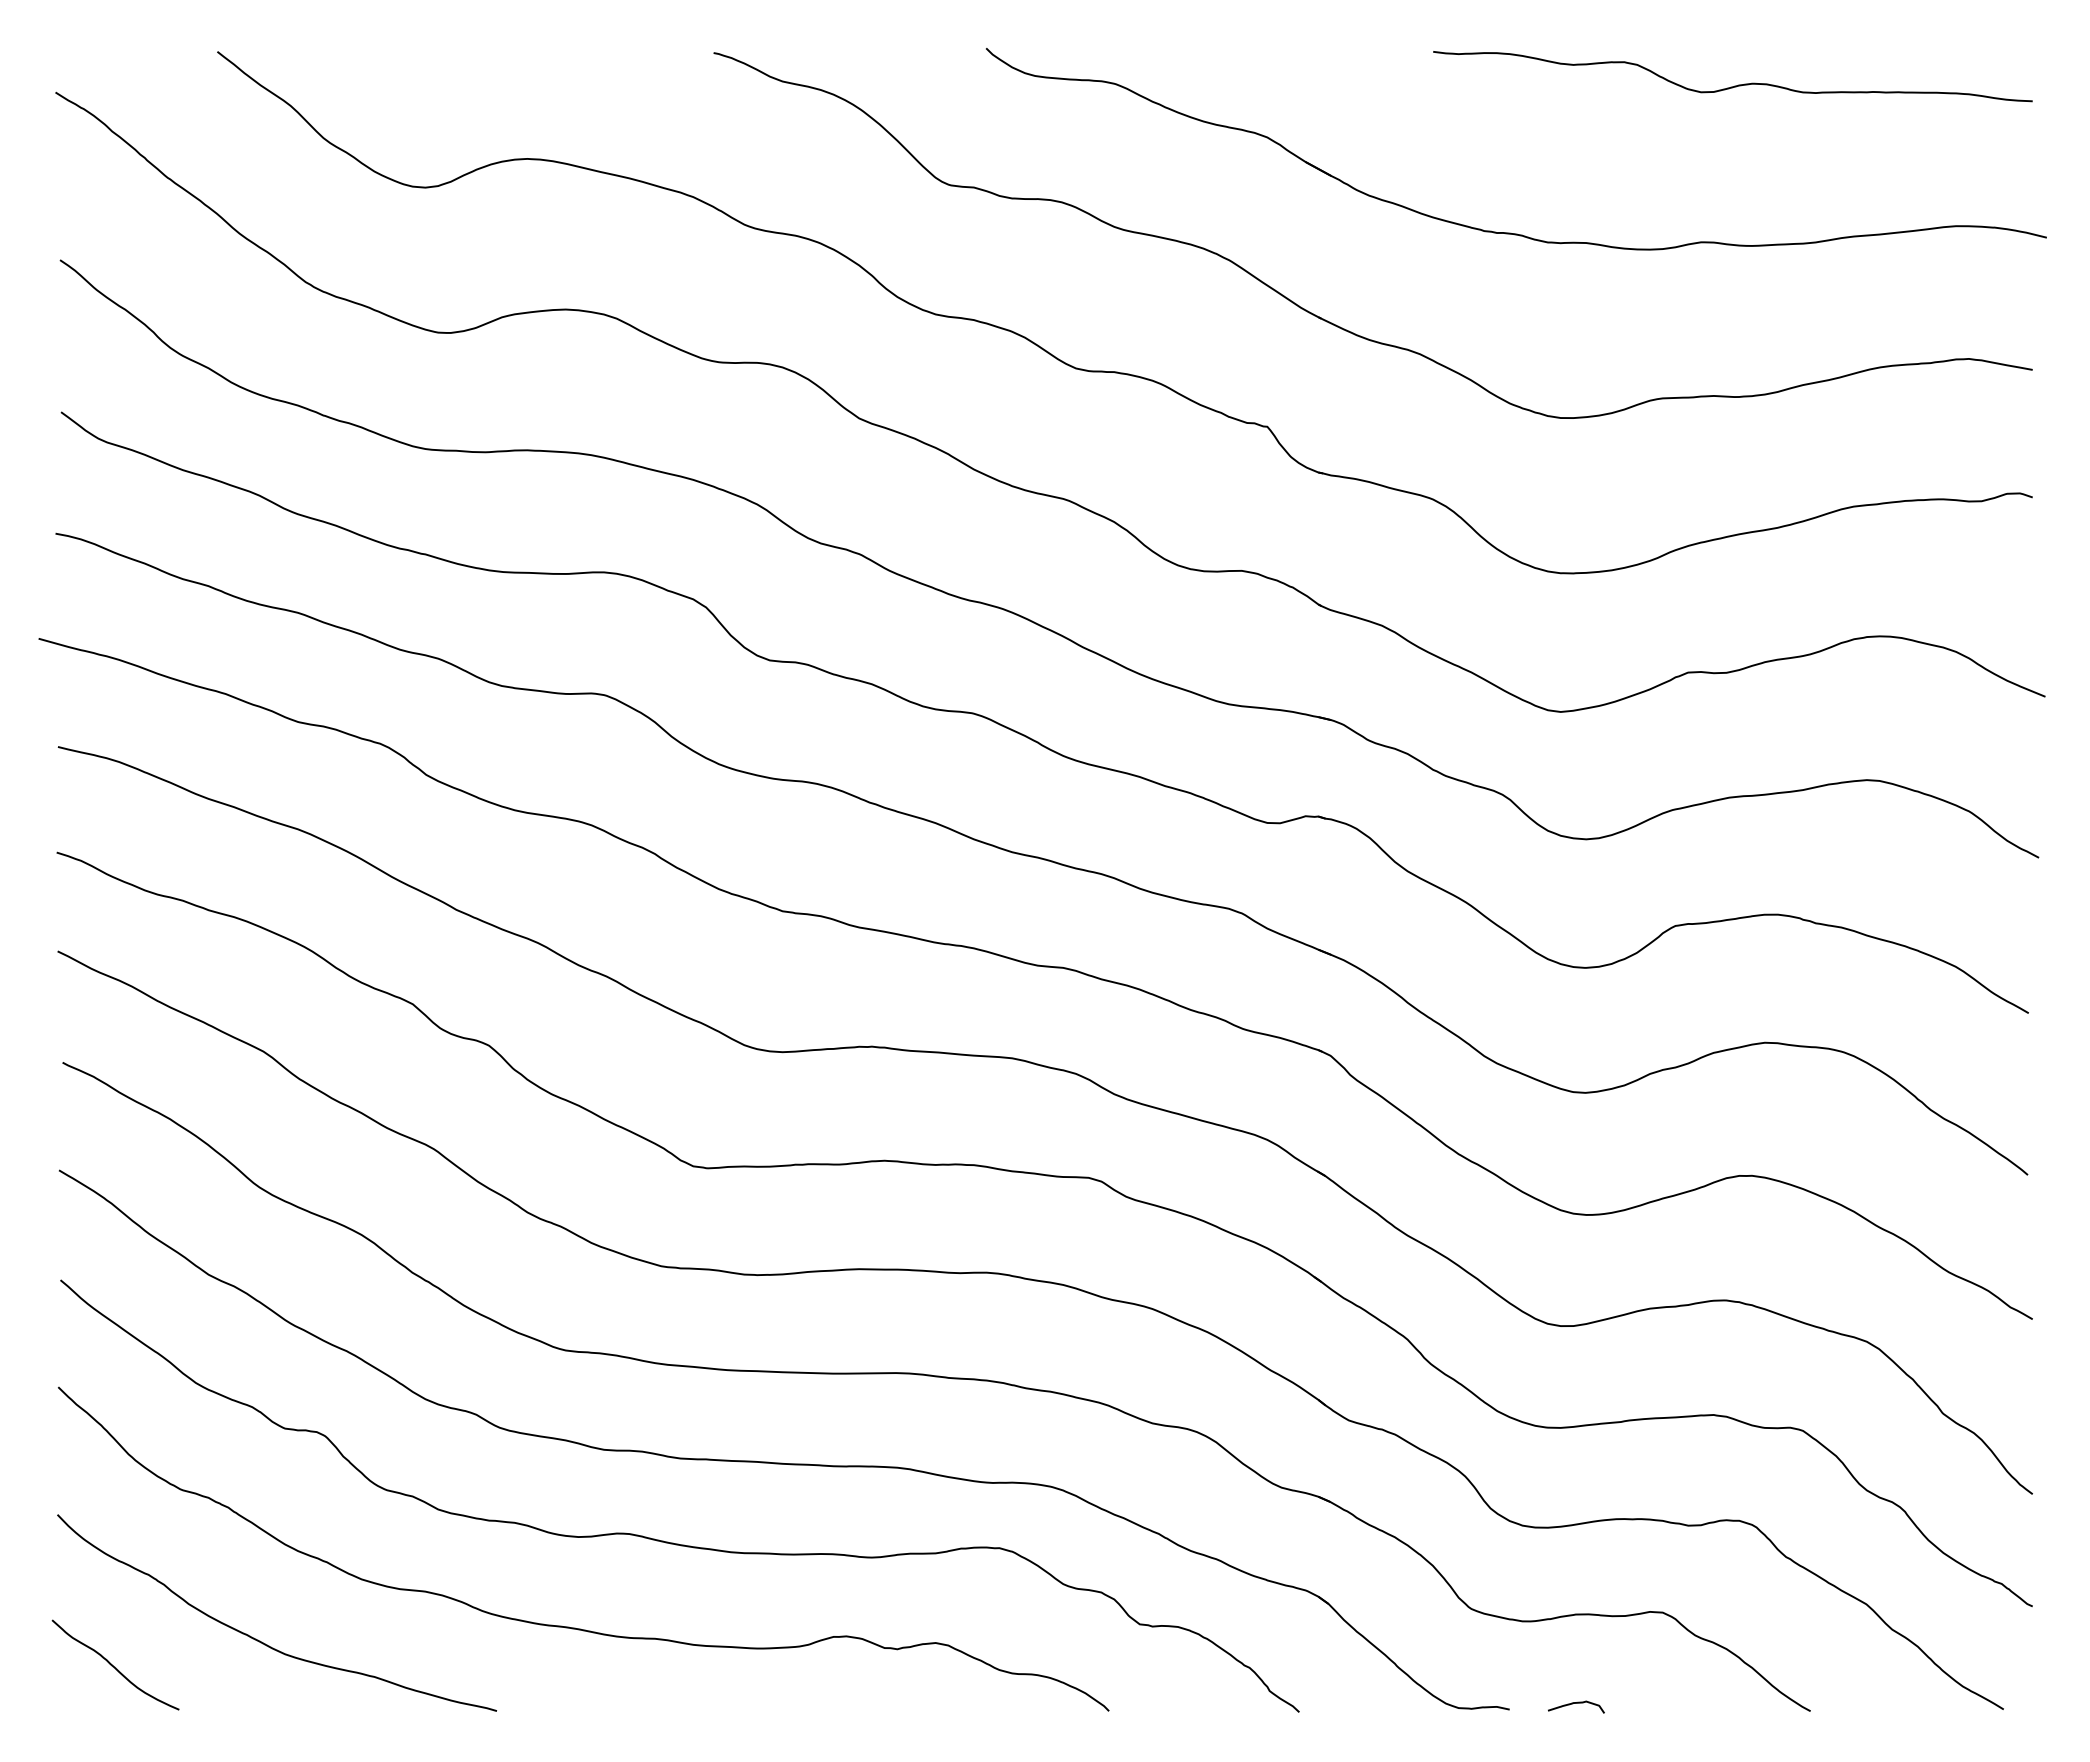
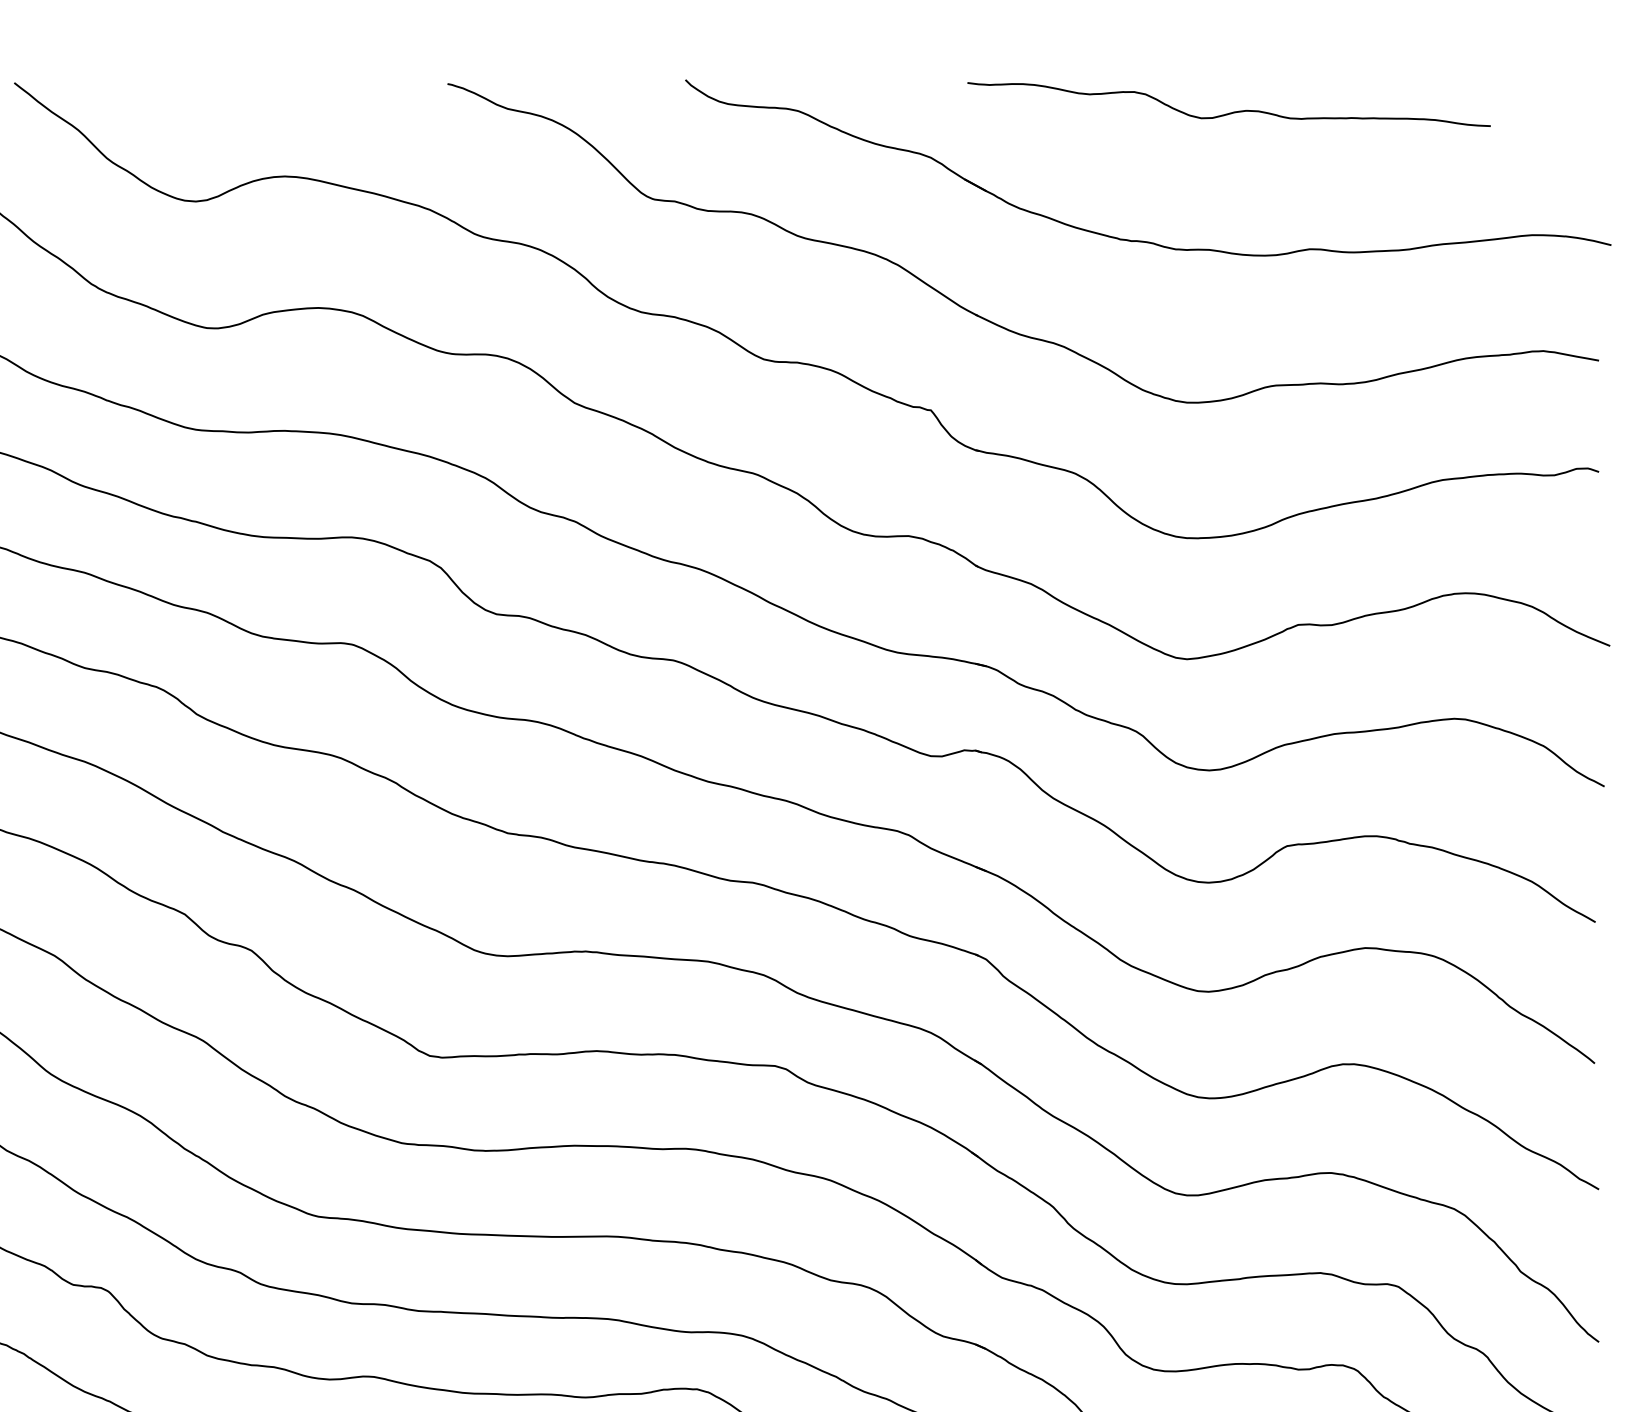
curve: (1734, 85) -> (1230, 112), moved

